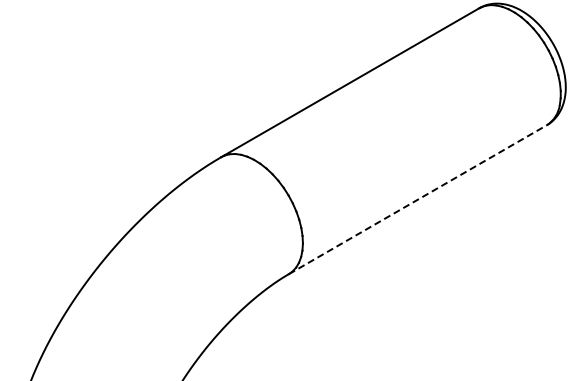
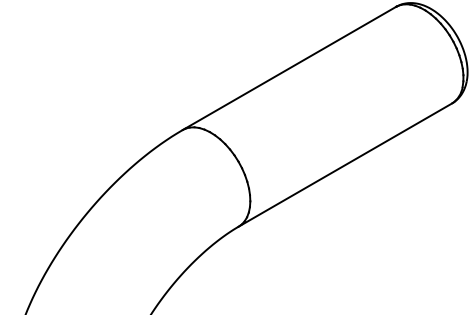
line: (417, 199) -> (345, 164), dashed -> solid

